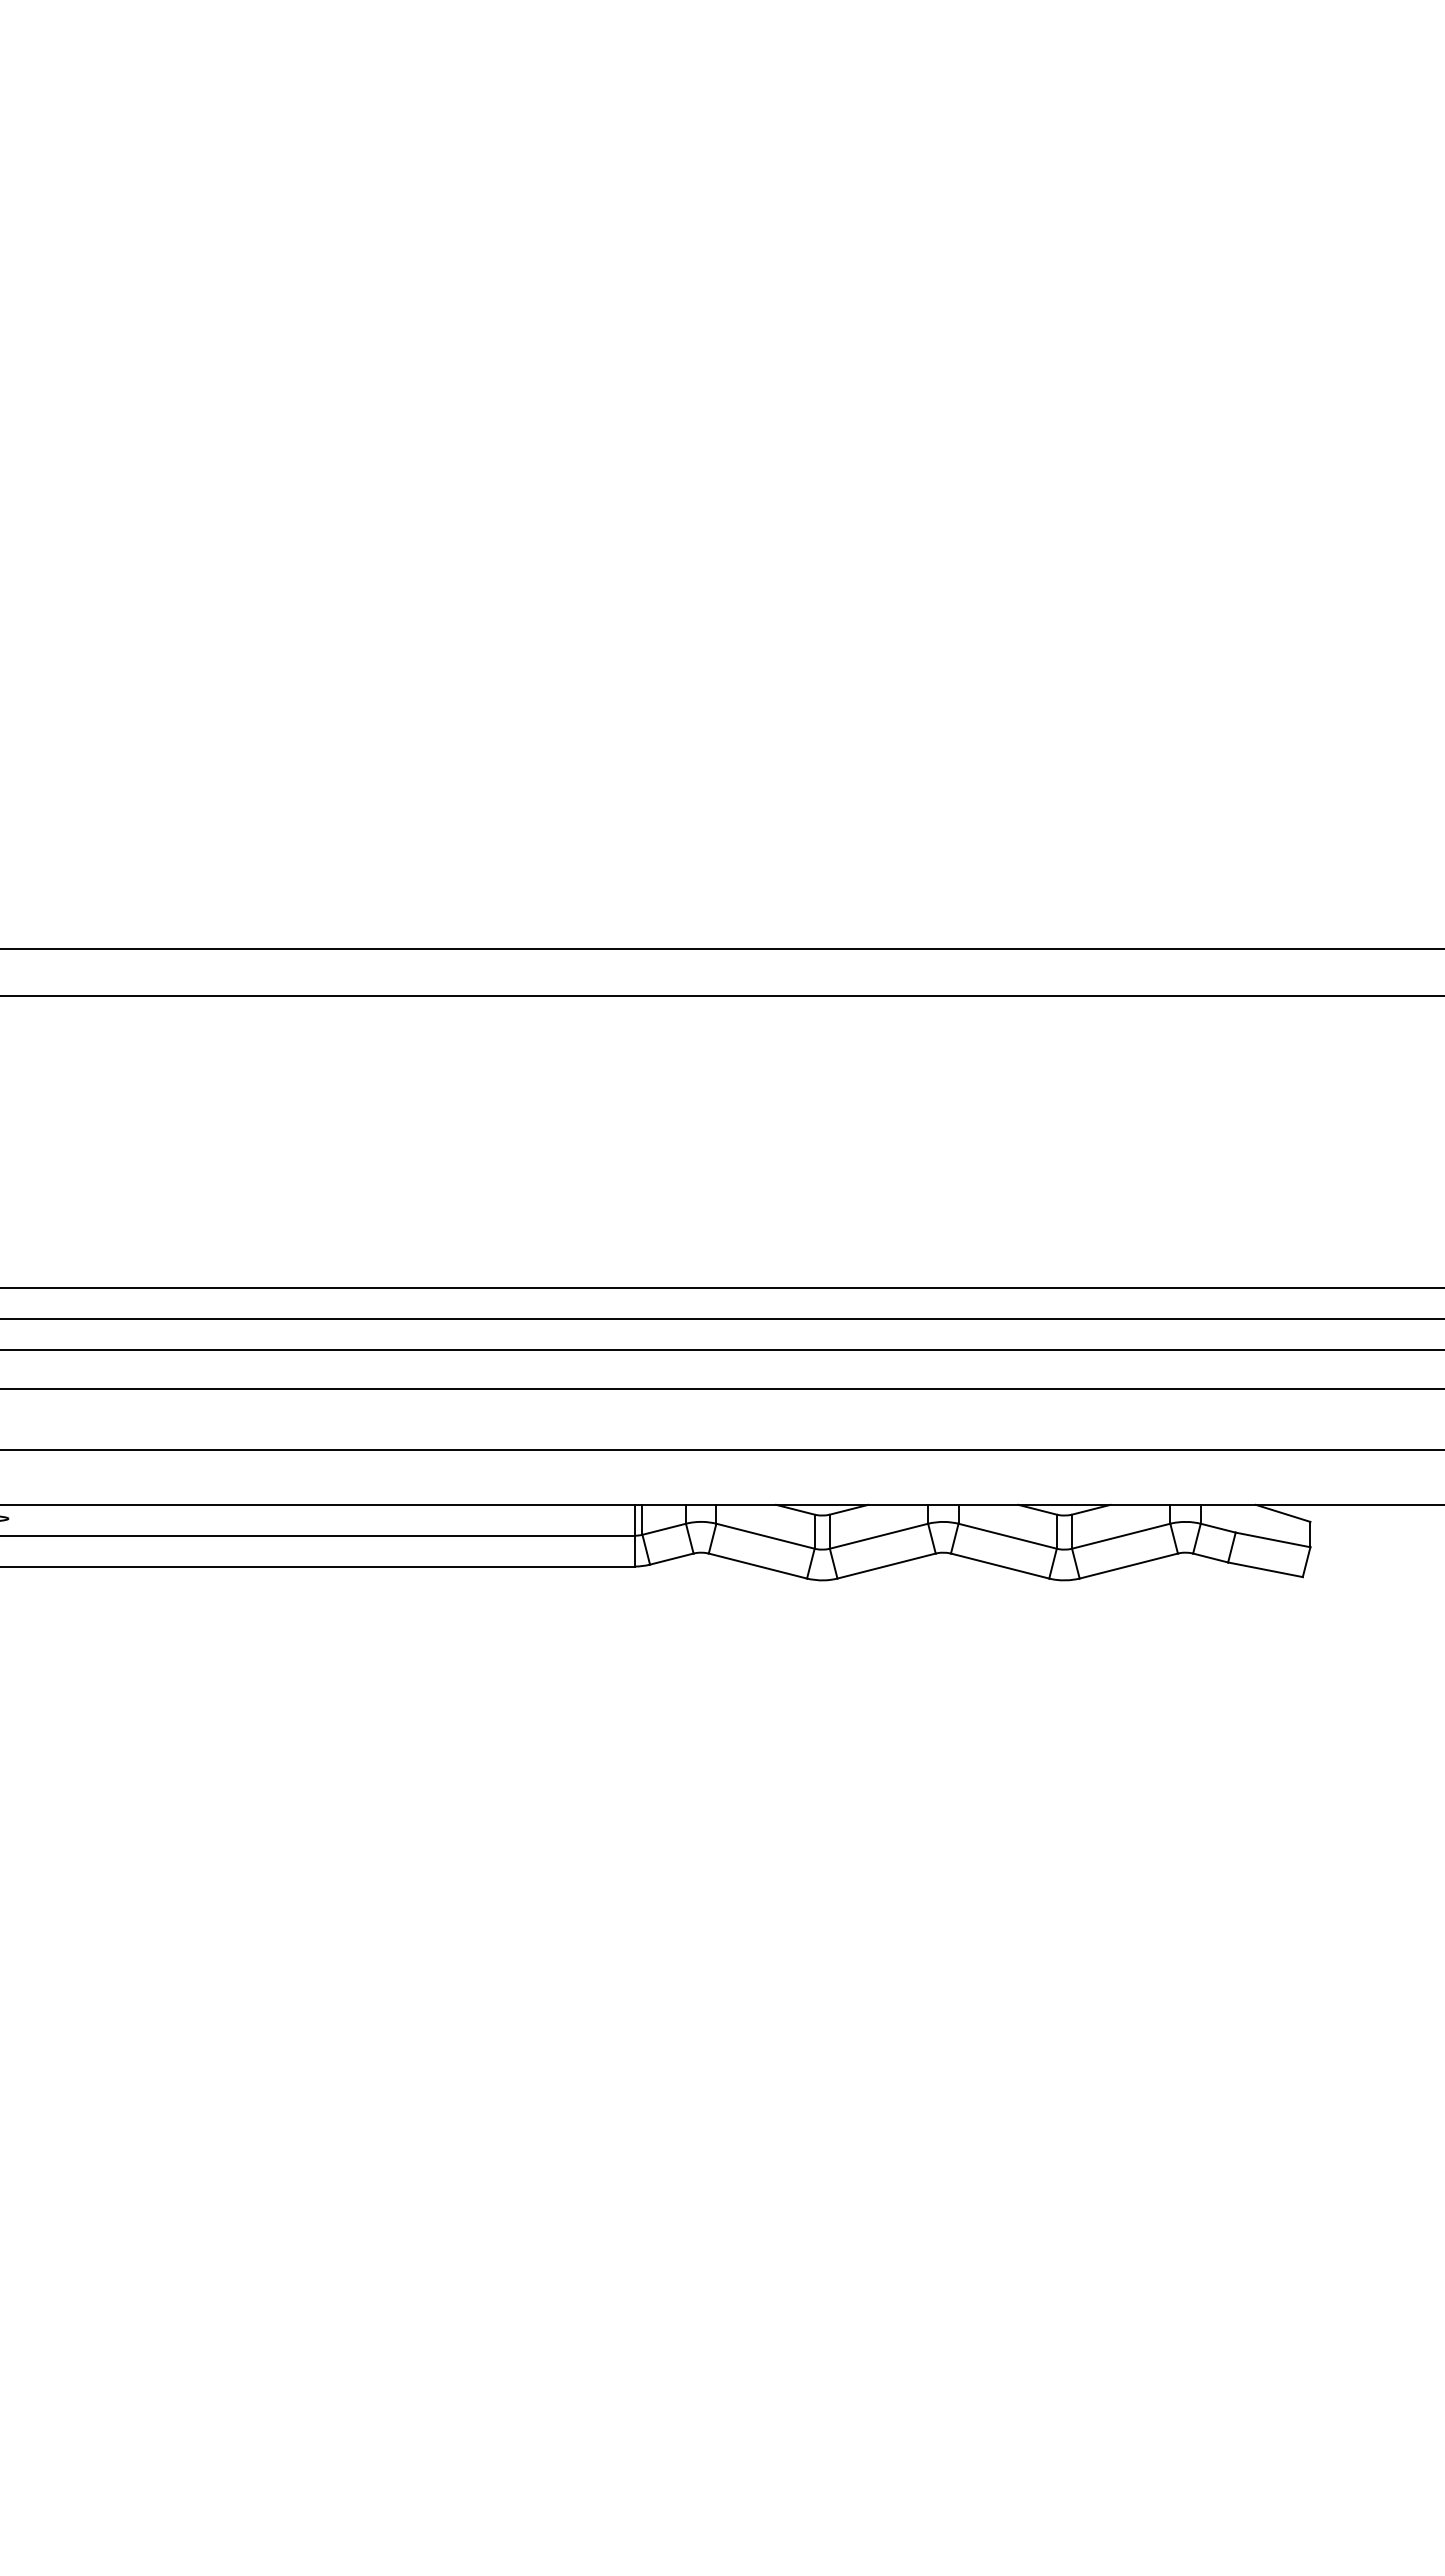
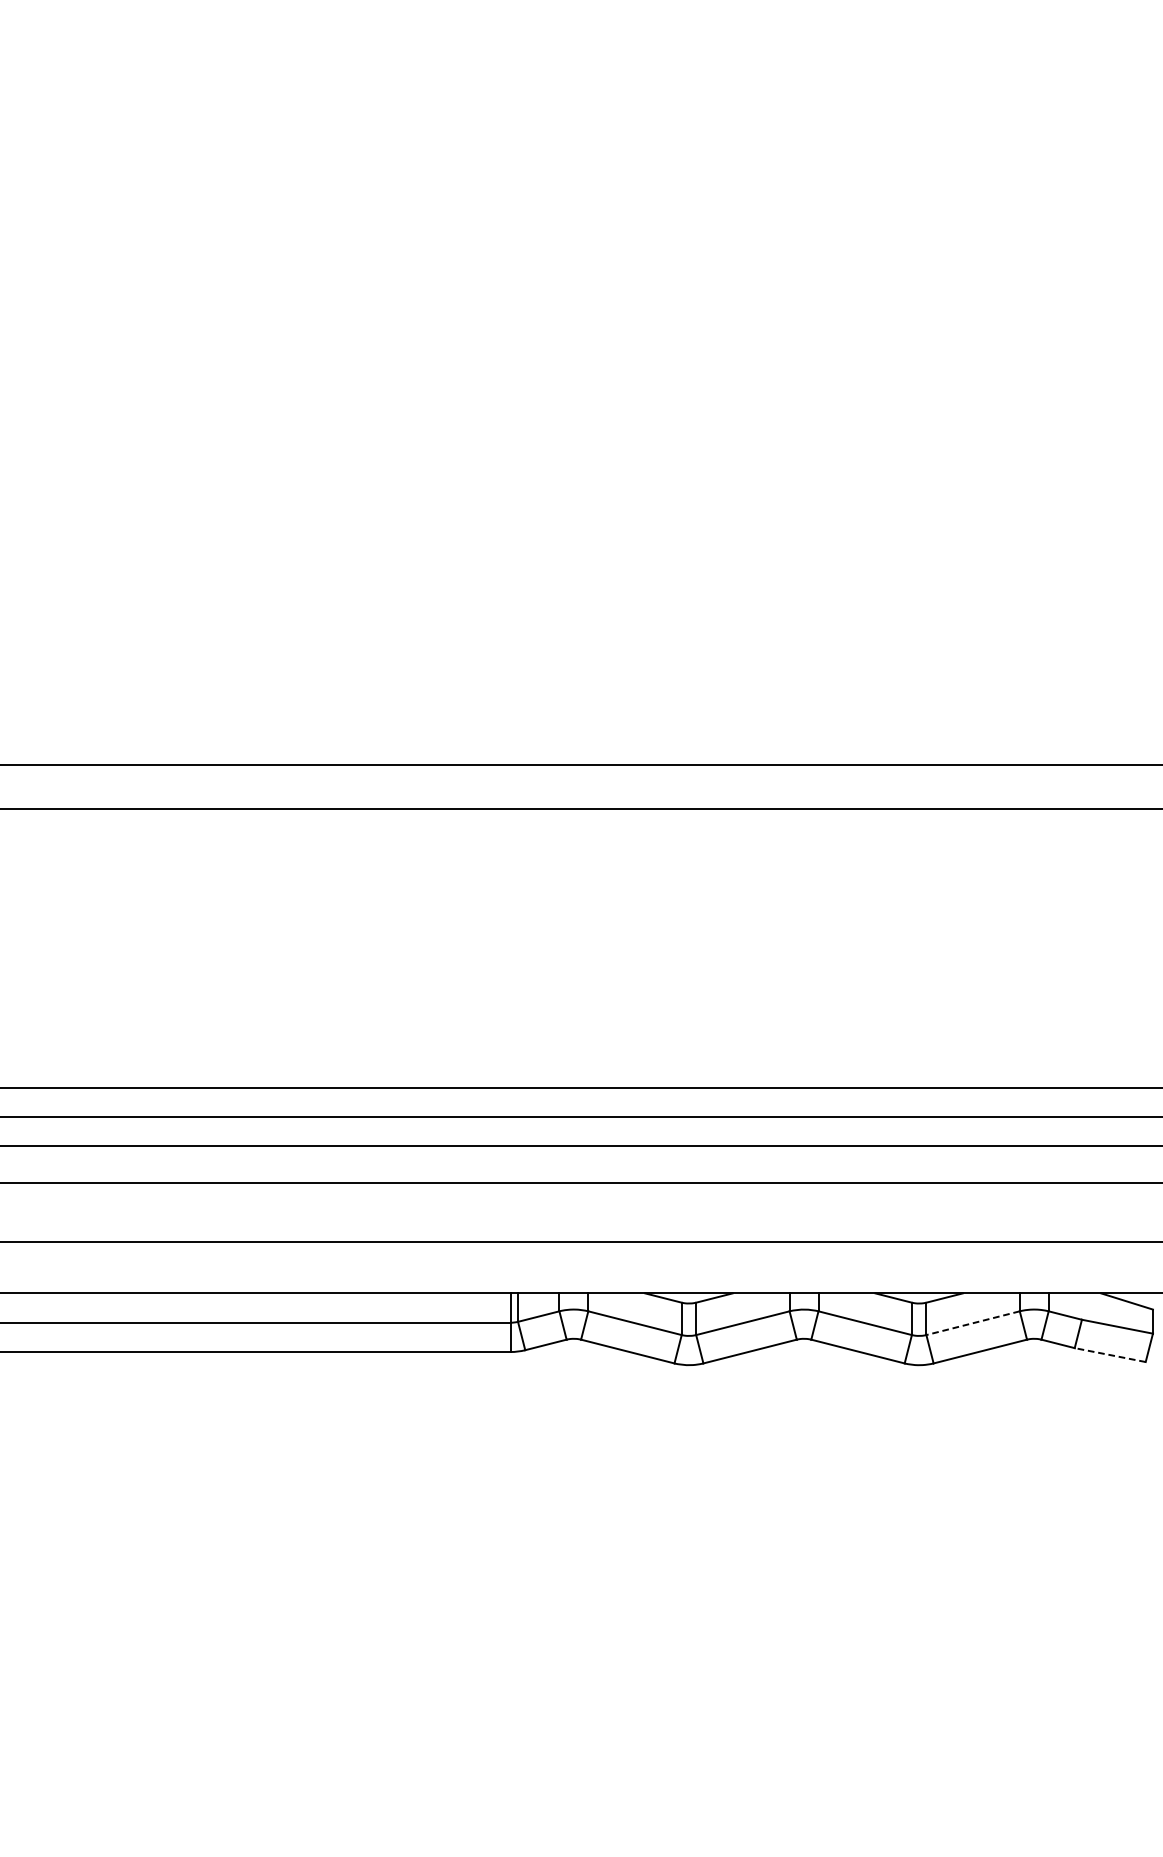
line: (1121, 1536) -> (973, 1323), solid -> dashed
line: (1264, 1569) -> (1109, 1354), solid -> dashed

